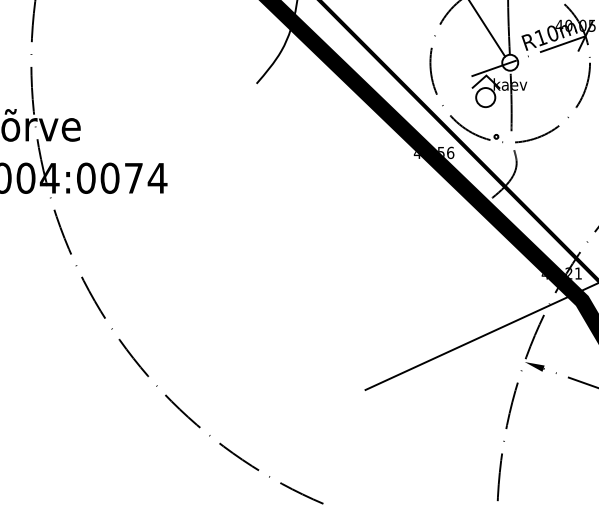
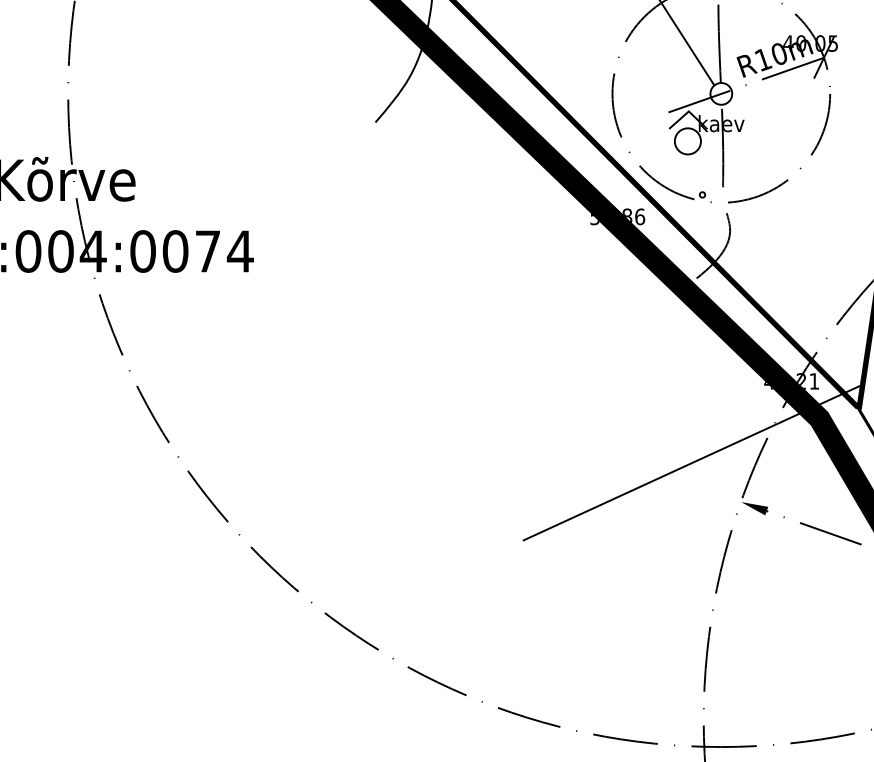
text: (428, 152) -> (610, 216), 40.56 -> 52.86

